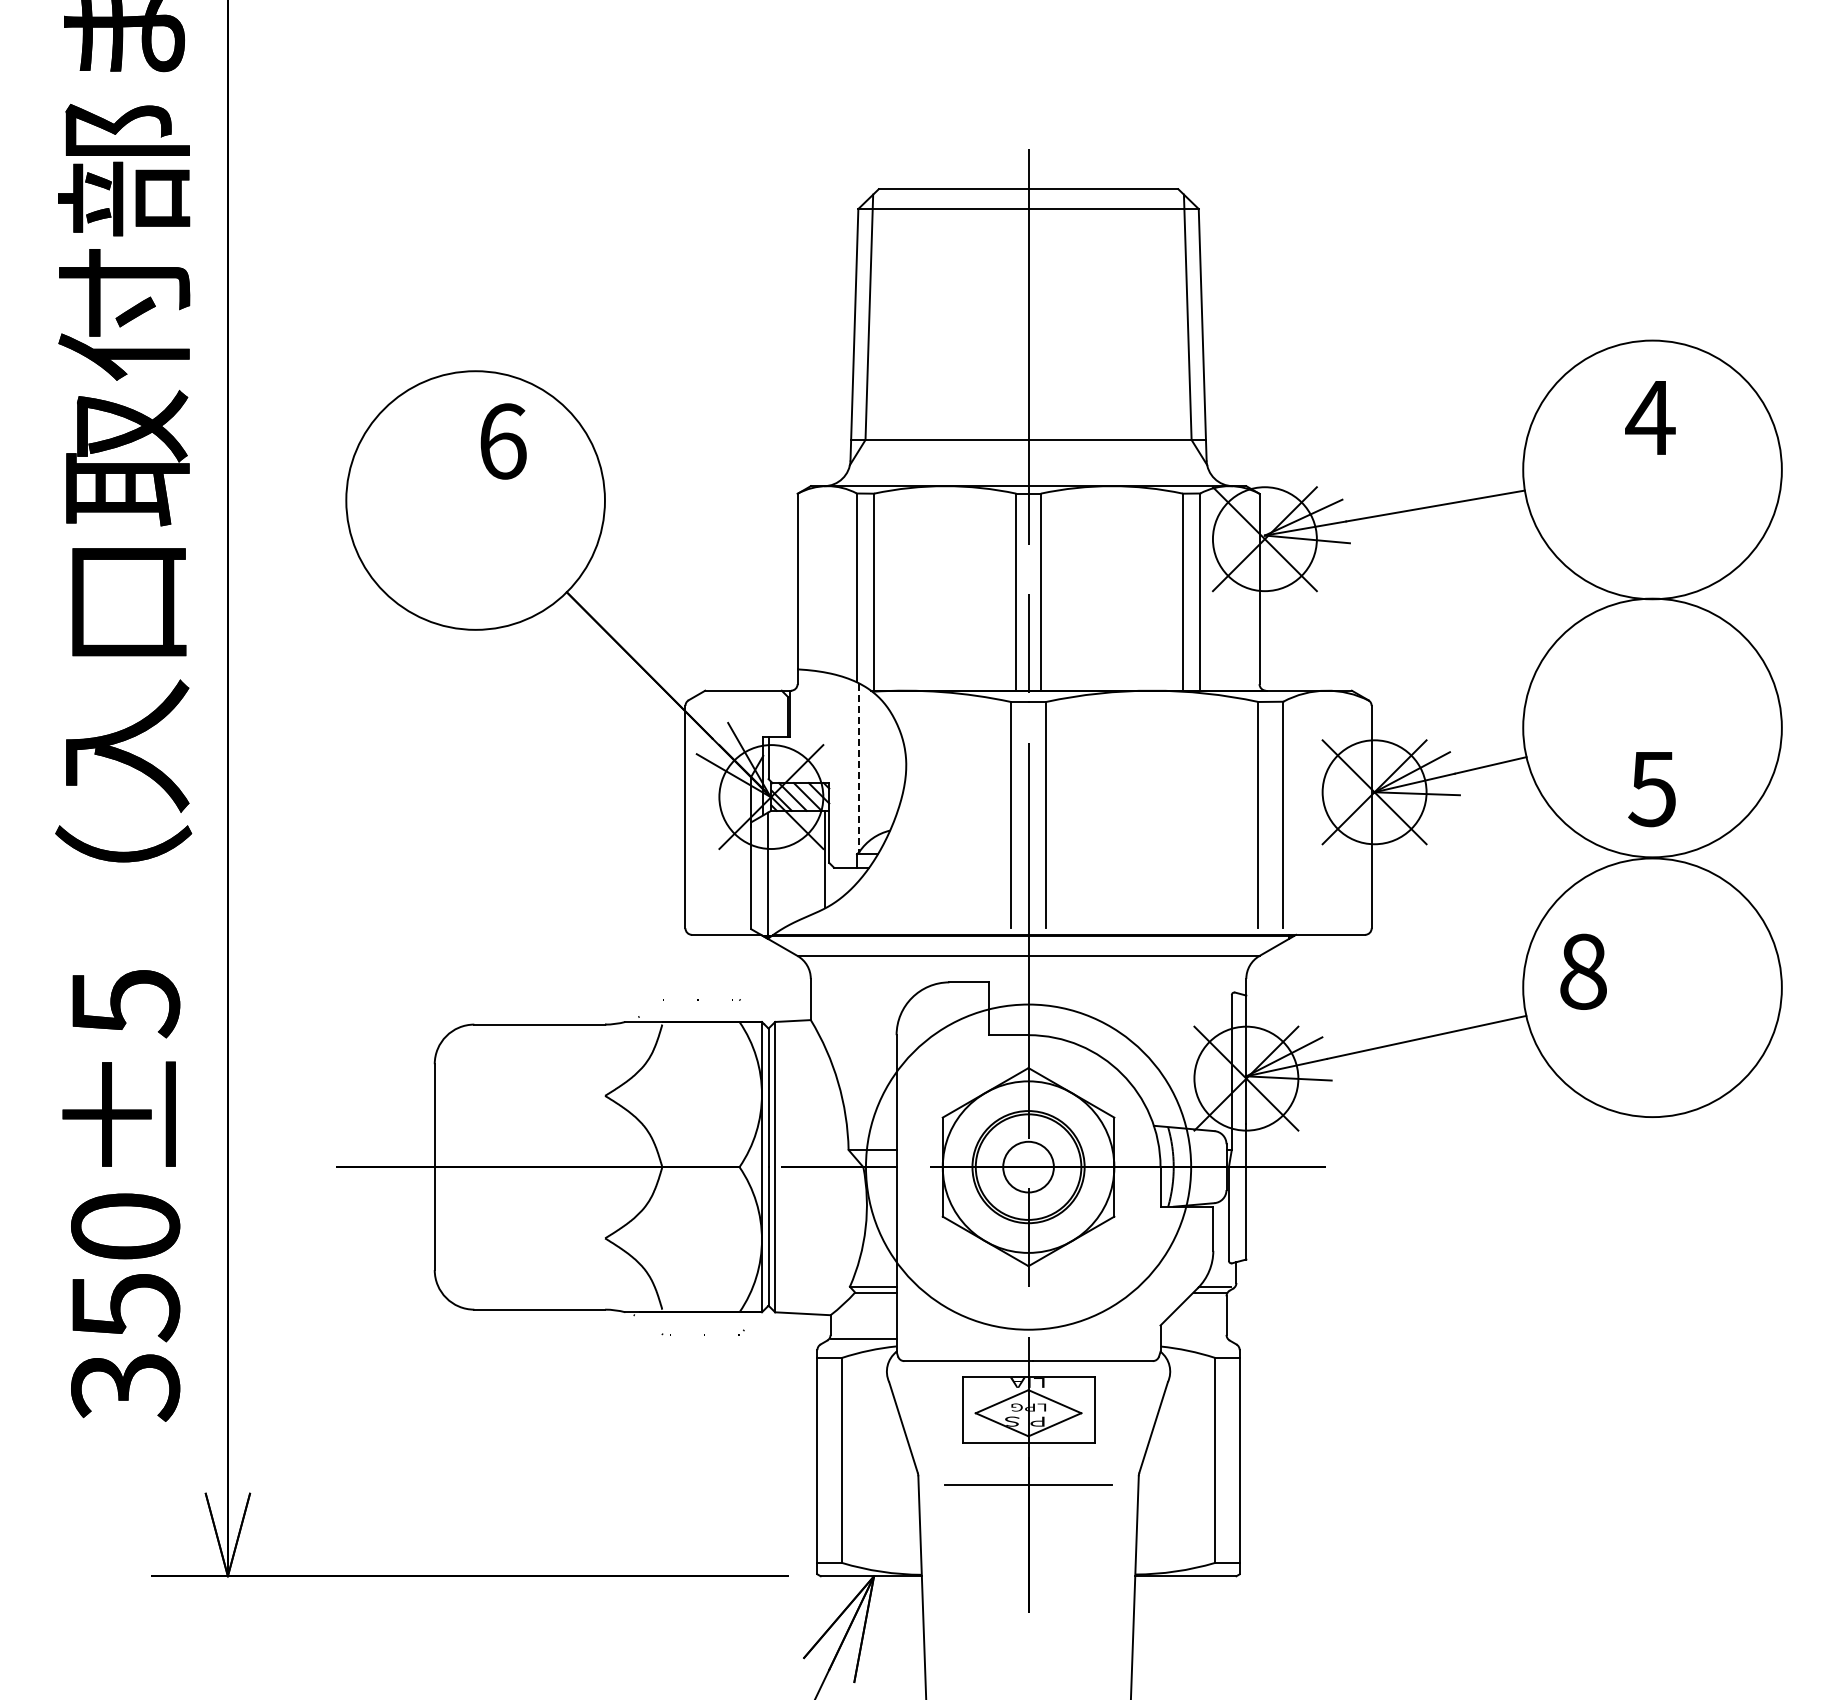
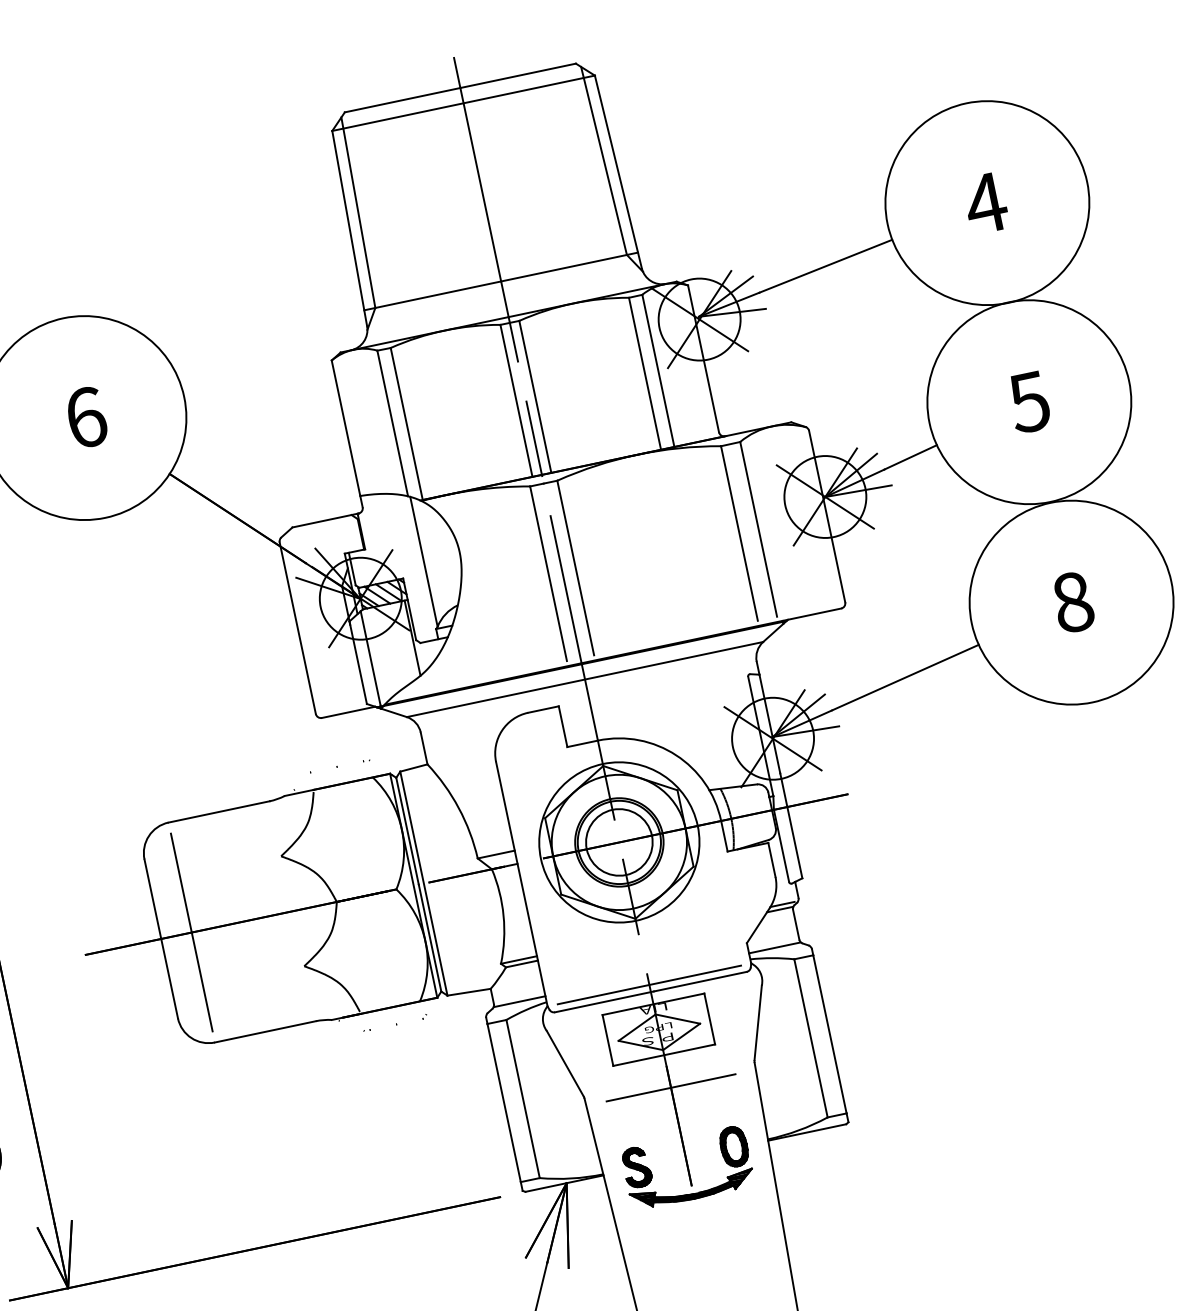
text: (1650, 417) -> (985, 203), moved
text: (503, 441) -> (86, 417), moved
line: (859, 768) -> (424, 562), dashed -> solid
text: (1651, 789) -> (1028, 402), moved
text: (1583, 971) -> (1073, 602), moved
line: (474, 1166) -> (191, 932), added
circle: (1028, 1166) -> (619, 841), size x0.62
circle: (1028, 1166) -> (619, 841), size x1.67
line: (1193, 1338) -> (774, 947), added
line: (1028, 1351) -> (649, 984), added
part: (1022, 1621) -> (688, 1193), added

